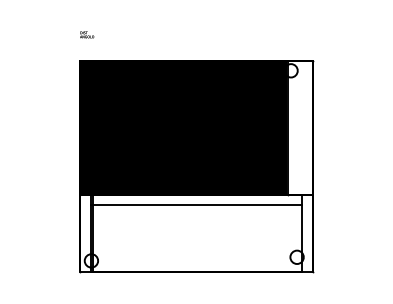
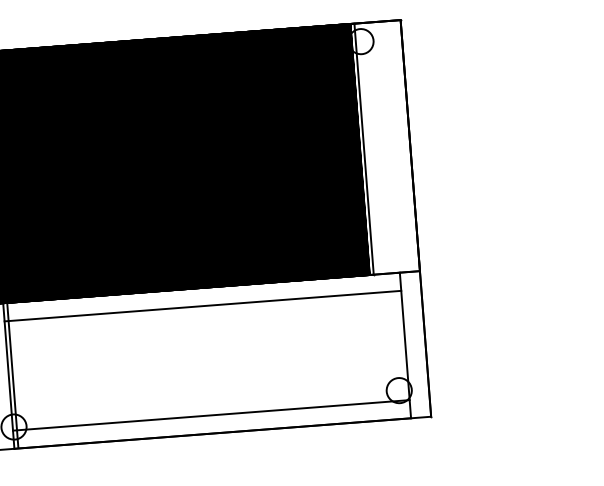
line: (196, 262) -> (211, 414), added

